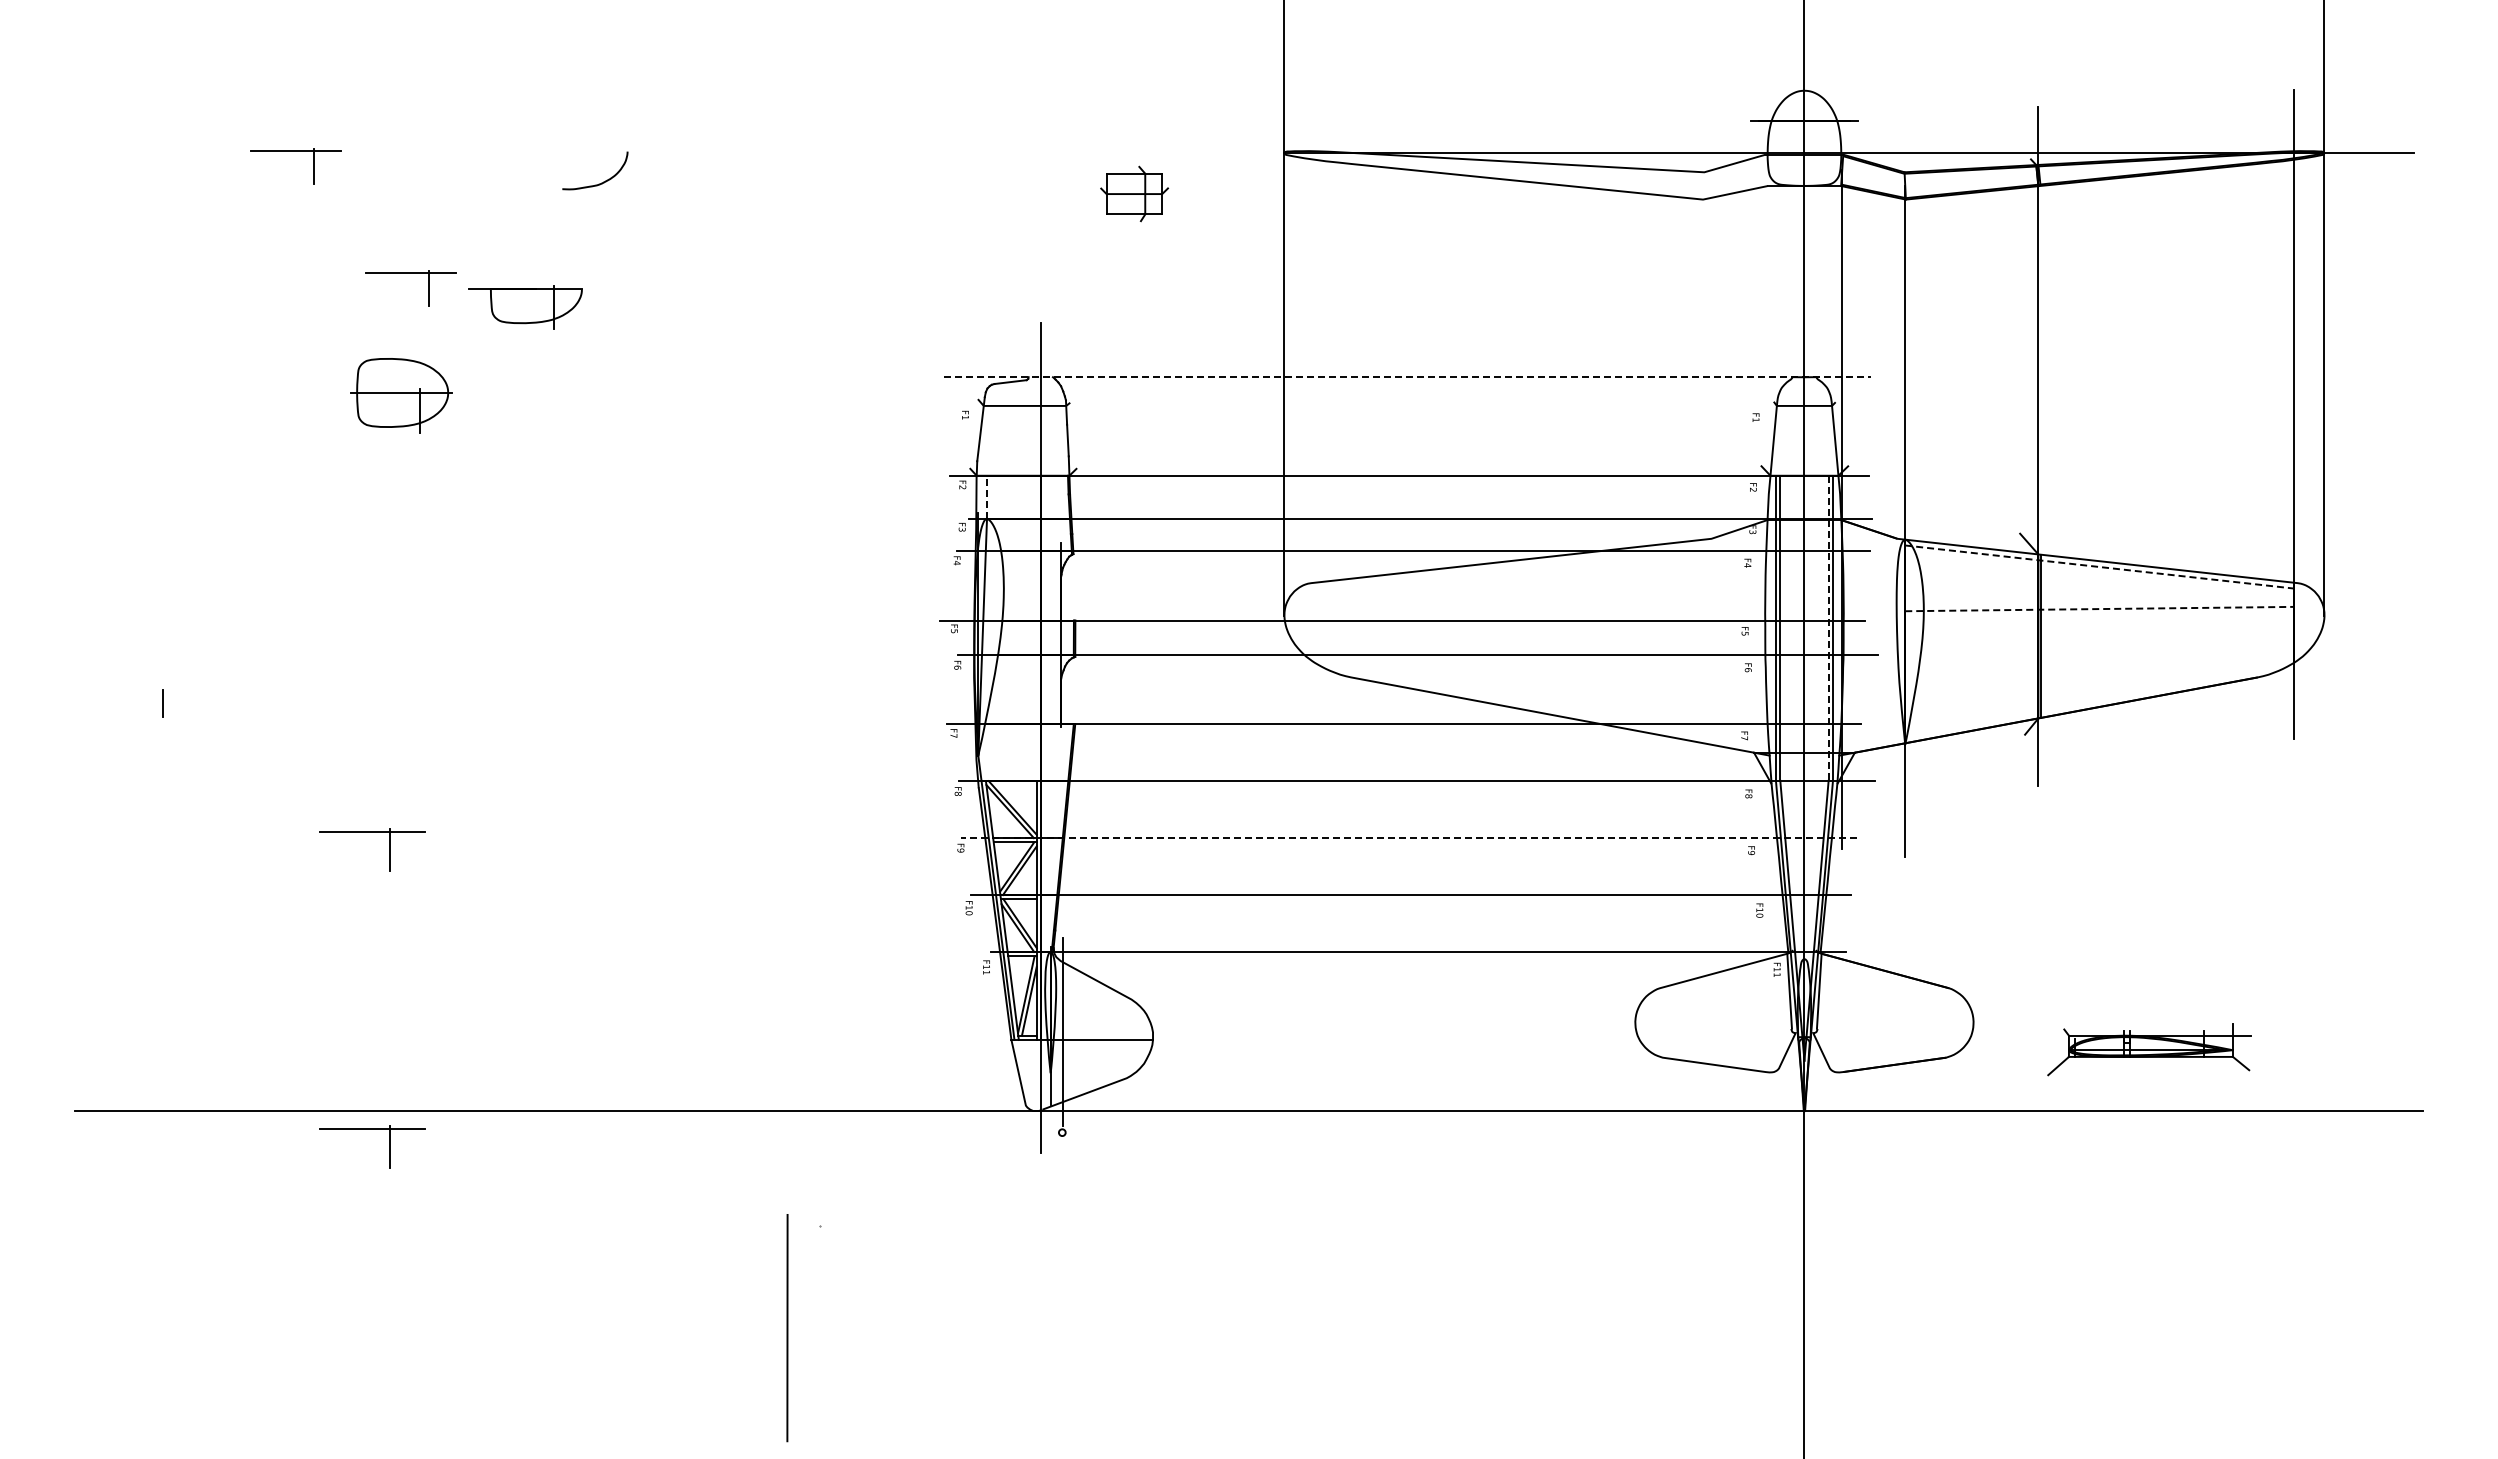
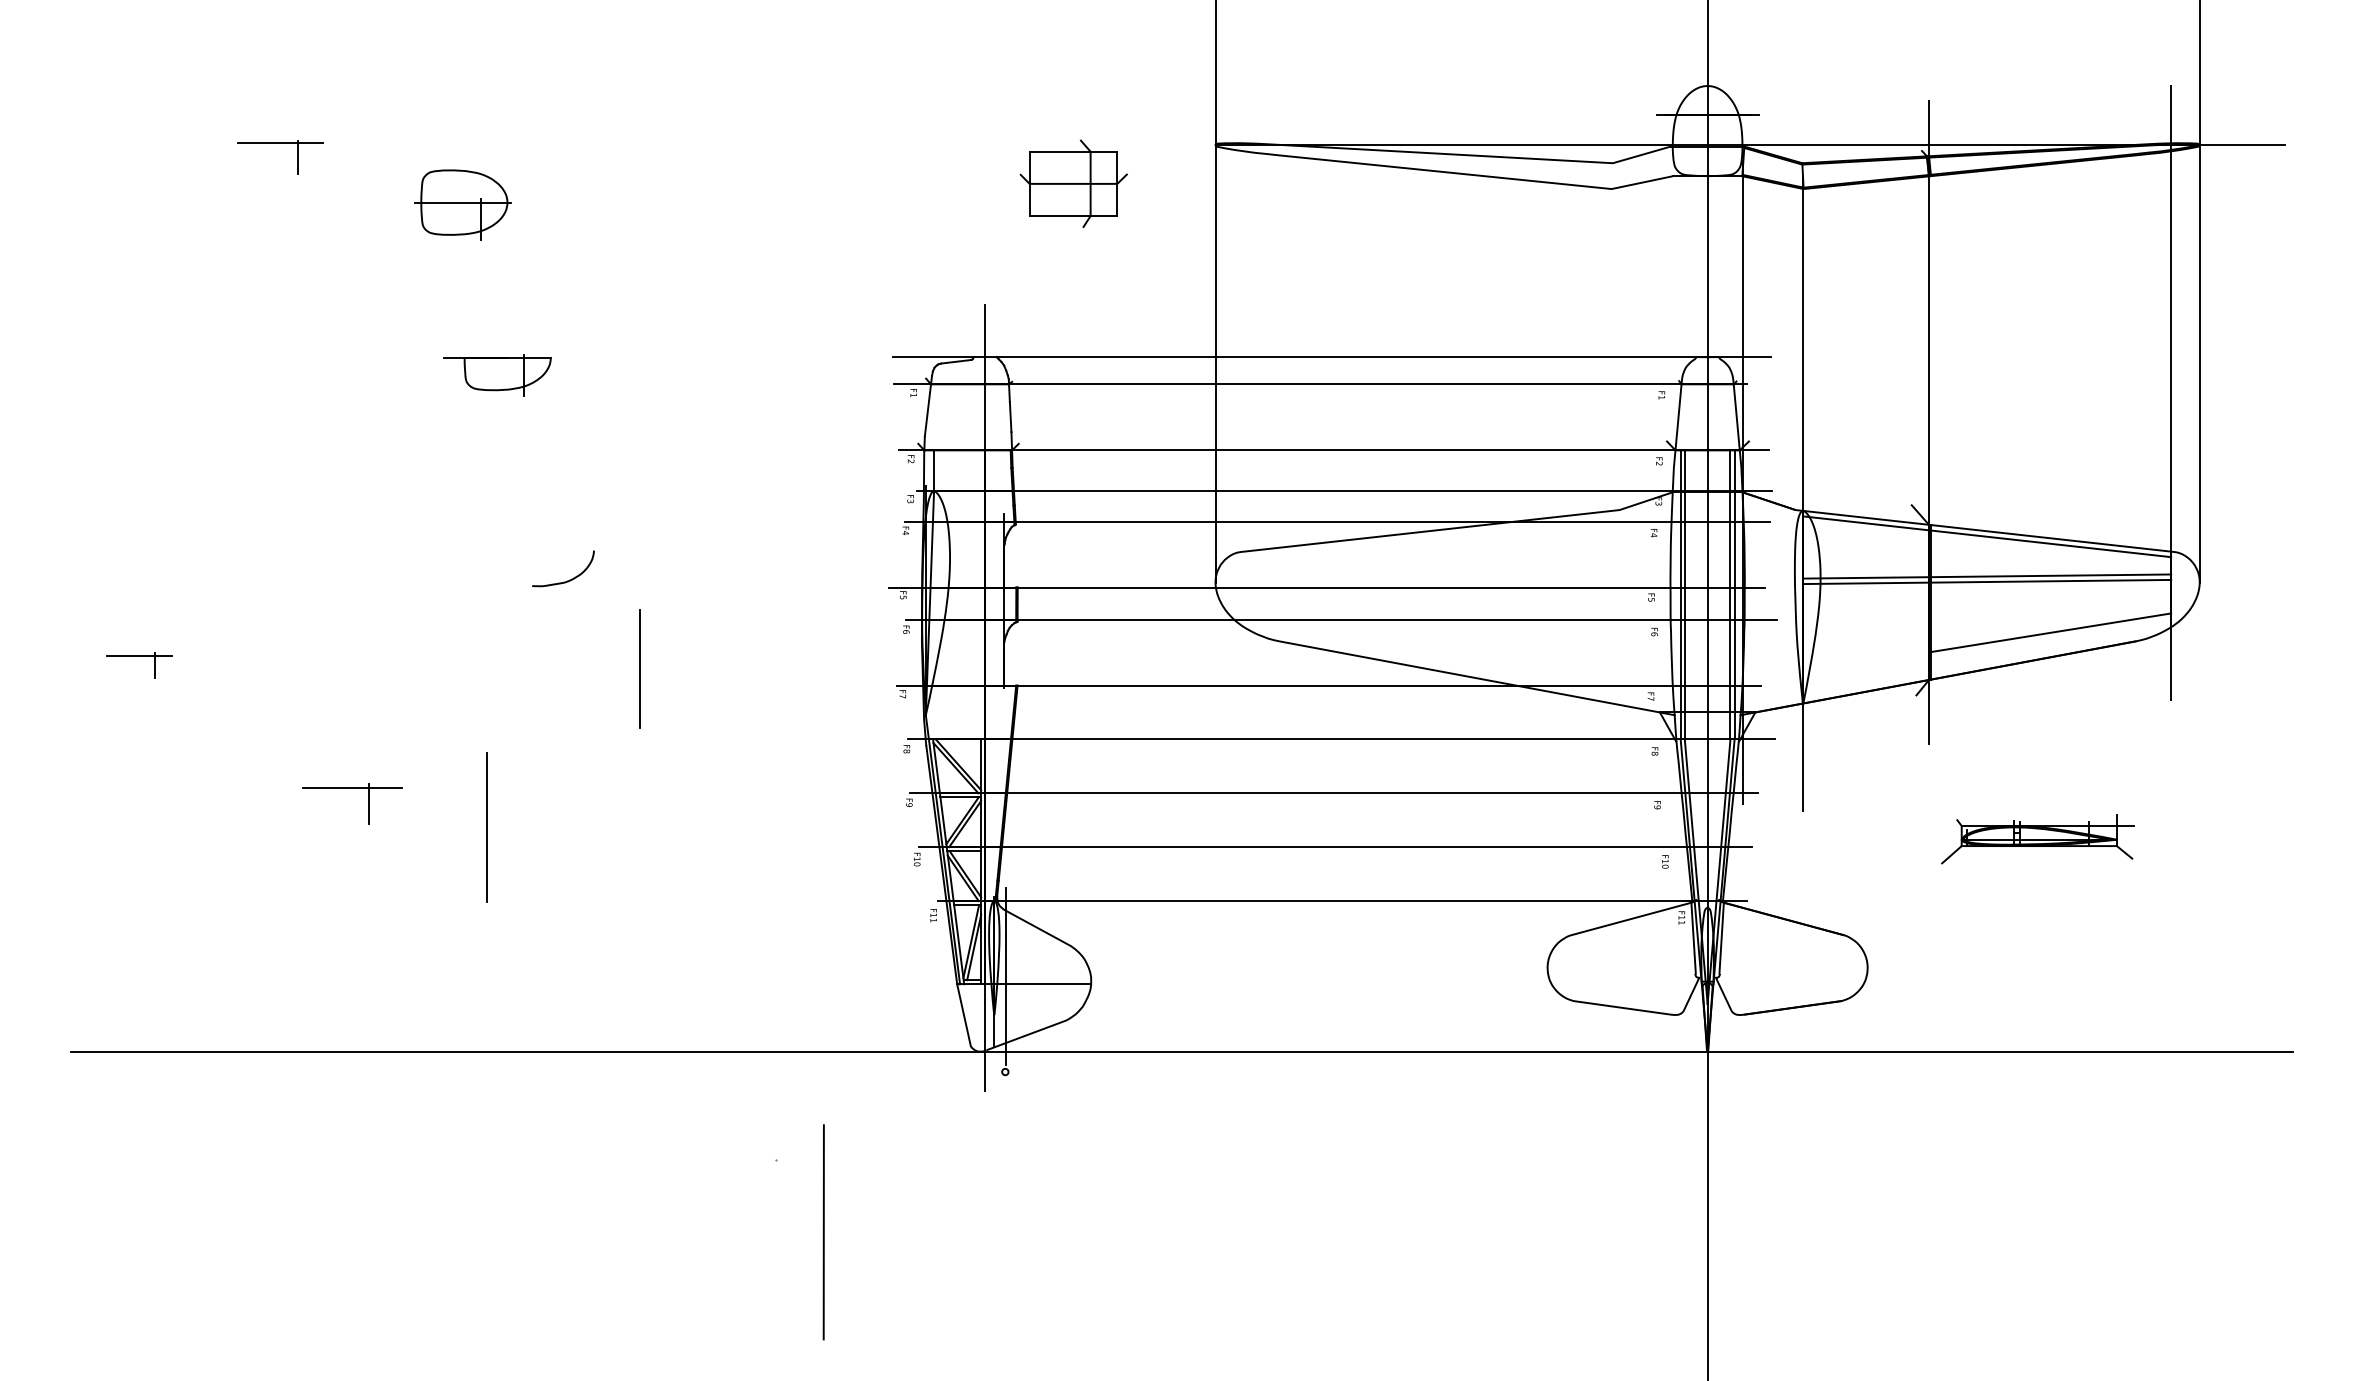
curve: (598, 183) -> (566, 580), moved
part: (1134, 193) -> (1073, 183), size x1.67
part: (410, 273) -> (388, 258), removed
part: (525, 307) -> (497, 375), moved
line: (1407, 377) -> (1331, 357), dashed -> solid
part: (401, 395) -> (463, 205), moved
line: (1394, 405) -> (1319, 383), added
line: (987, 497) -> (934, 470), dashed -> solid
line: (2099, 567) -> (1986, 537), dashed -> solid
line: (2099, 609) -> (1986, 576), dashed -> solid
line: (2099, 614) -> (1986, 581), added
line: (1828, 628) -> (1730, 594), dashed -> solid
line: (2166, 668) -> (2050, 632), added
line: (146, 693) -> (138, 656), added
line: (676, 706) -> (640, 668), added
line: (1408, 838) -> (1332, 793), dashed -> solid
line: (514, 874) -> (486, 827), added
part: (2149, 1049) -> (2037, 839), moved
part: (372, 1129) -> (352, 1069), removed
line: (787, 1328) -> (823, 1232), moved

